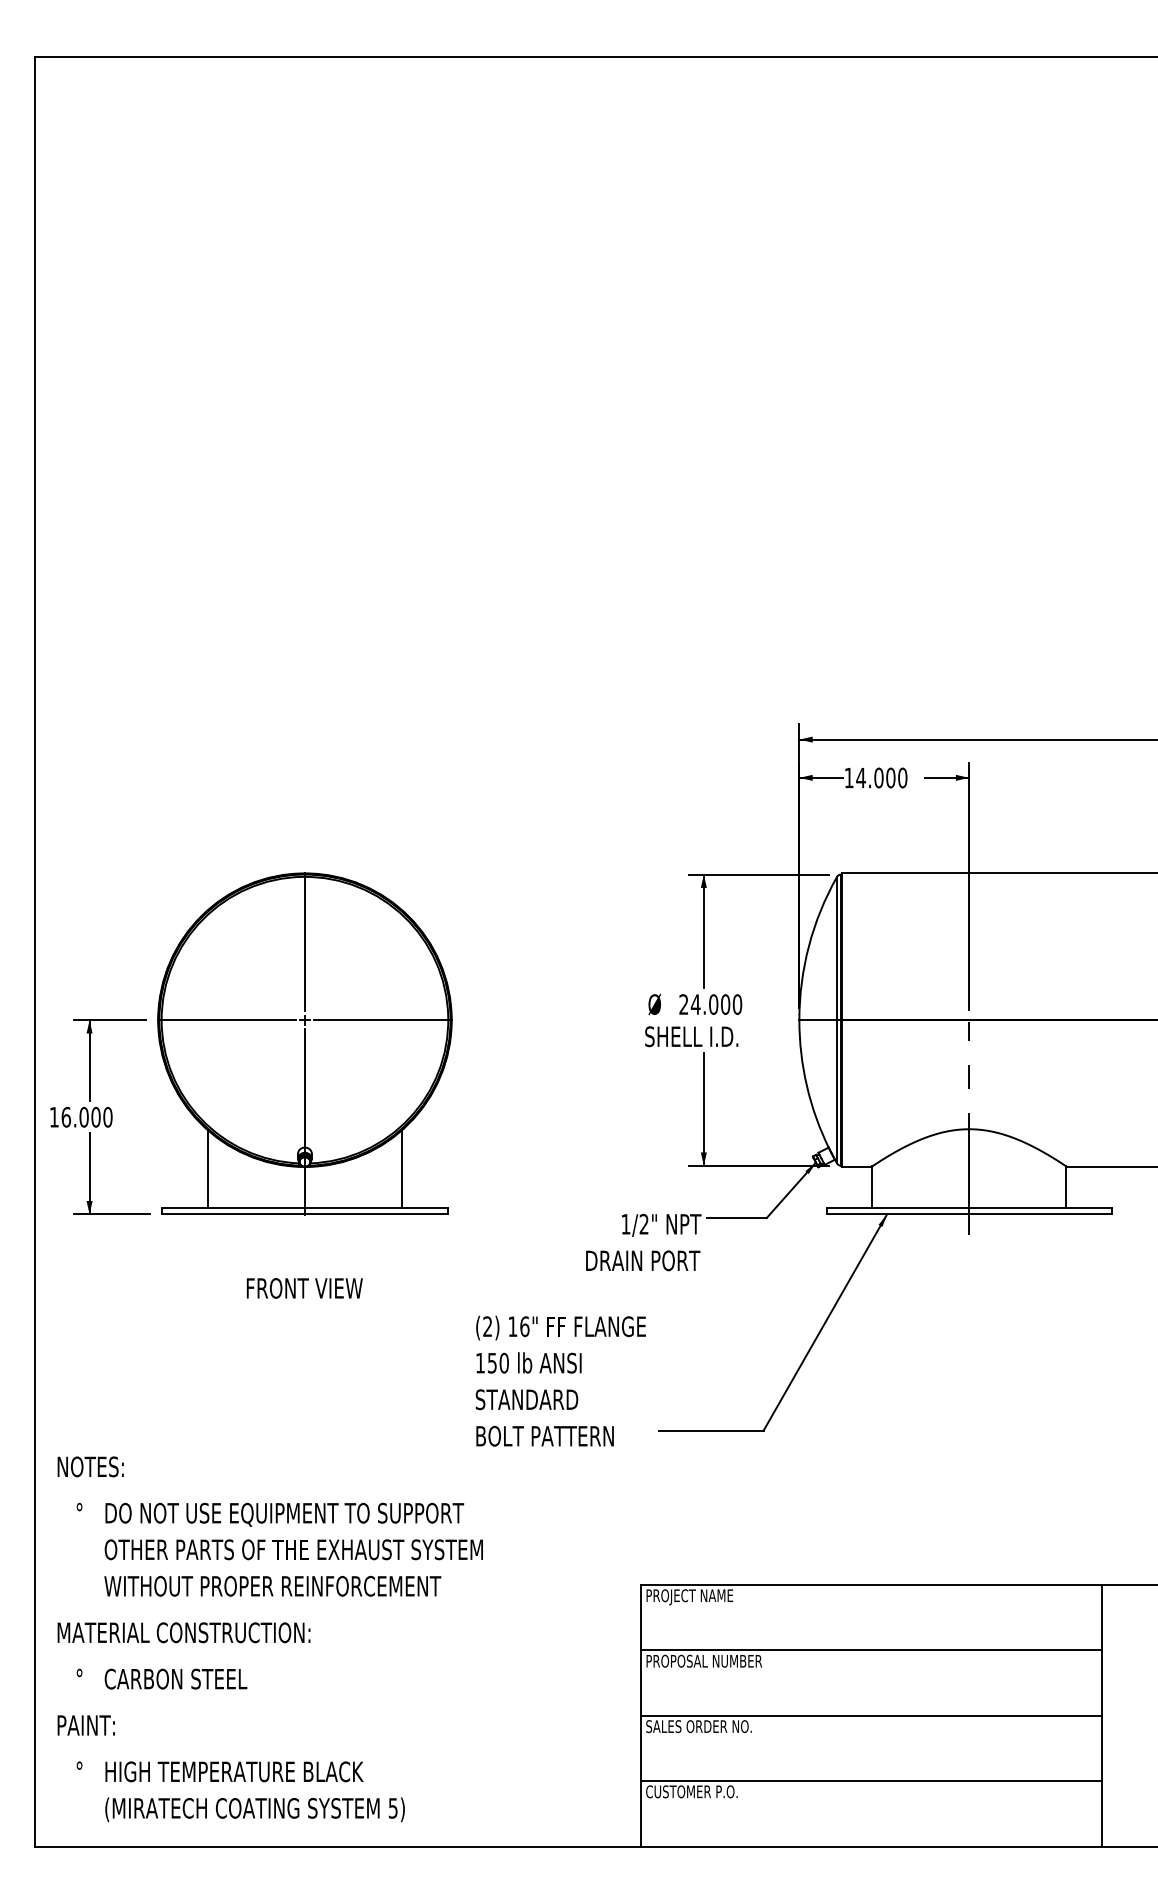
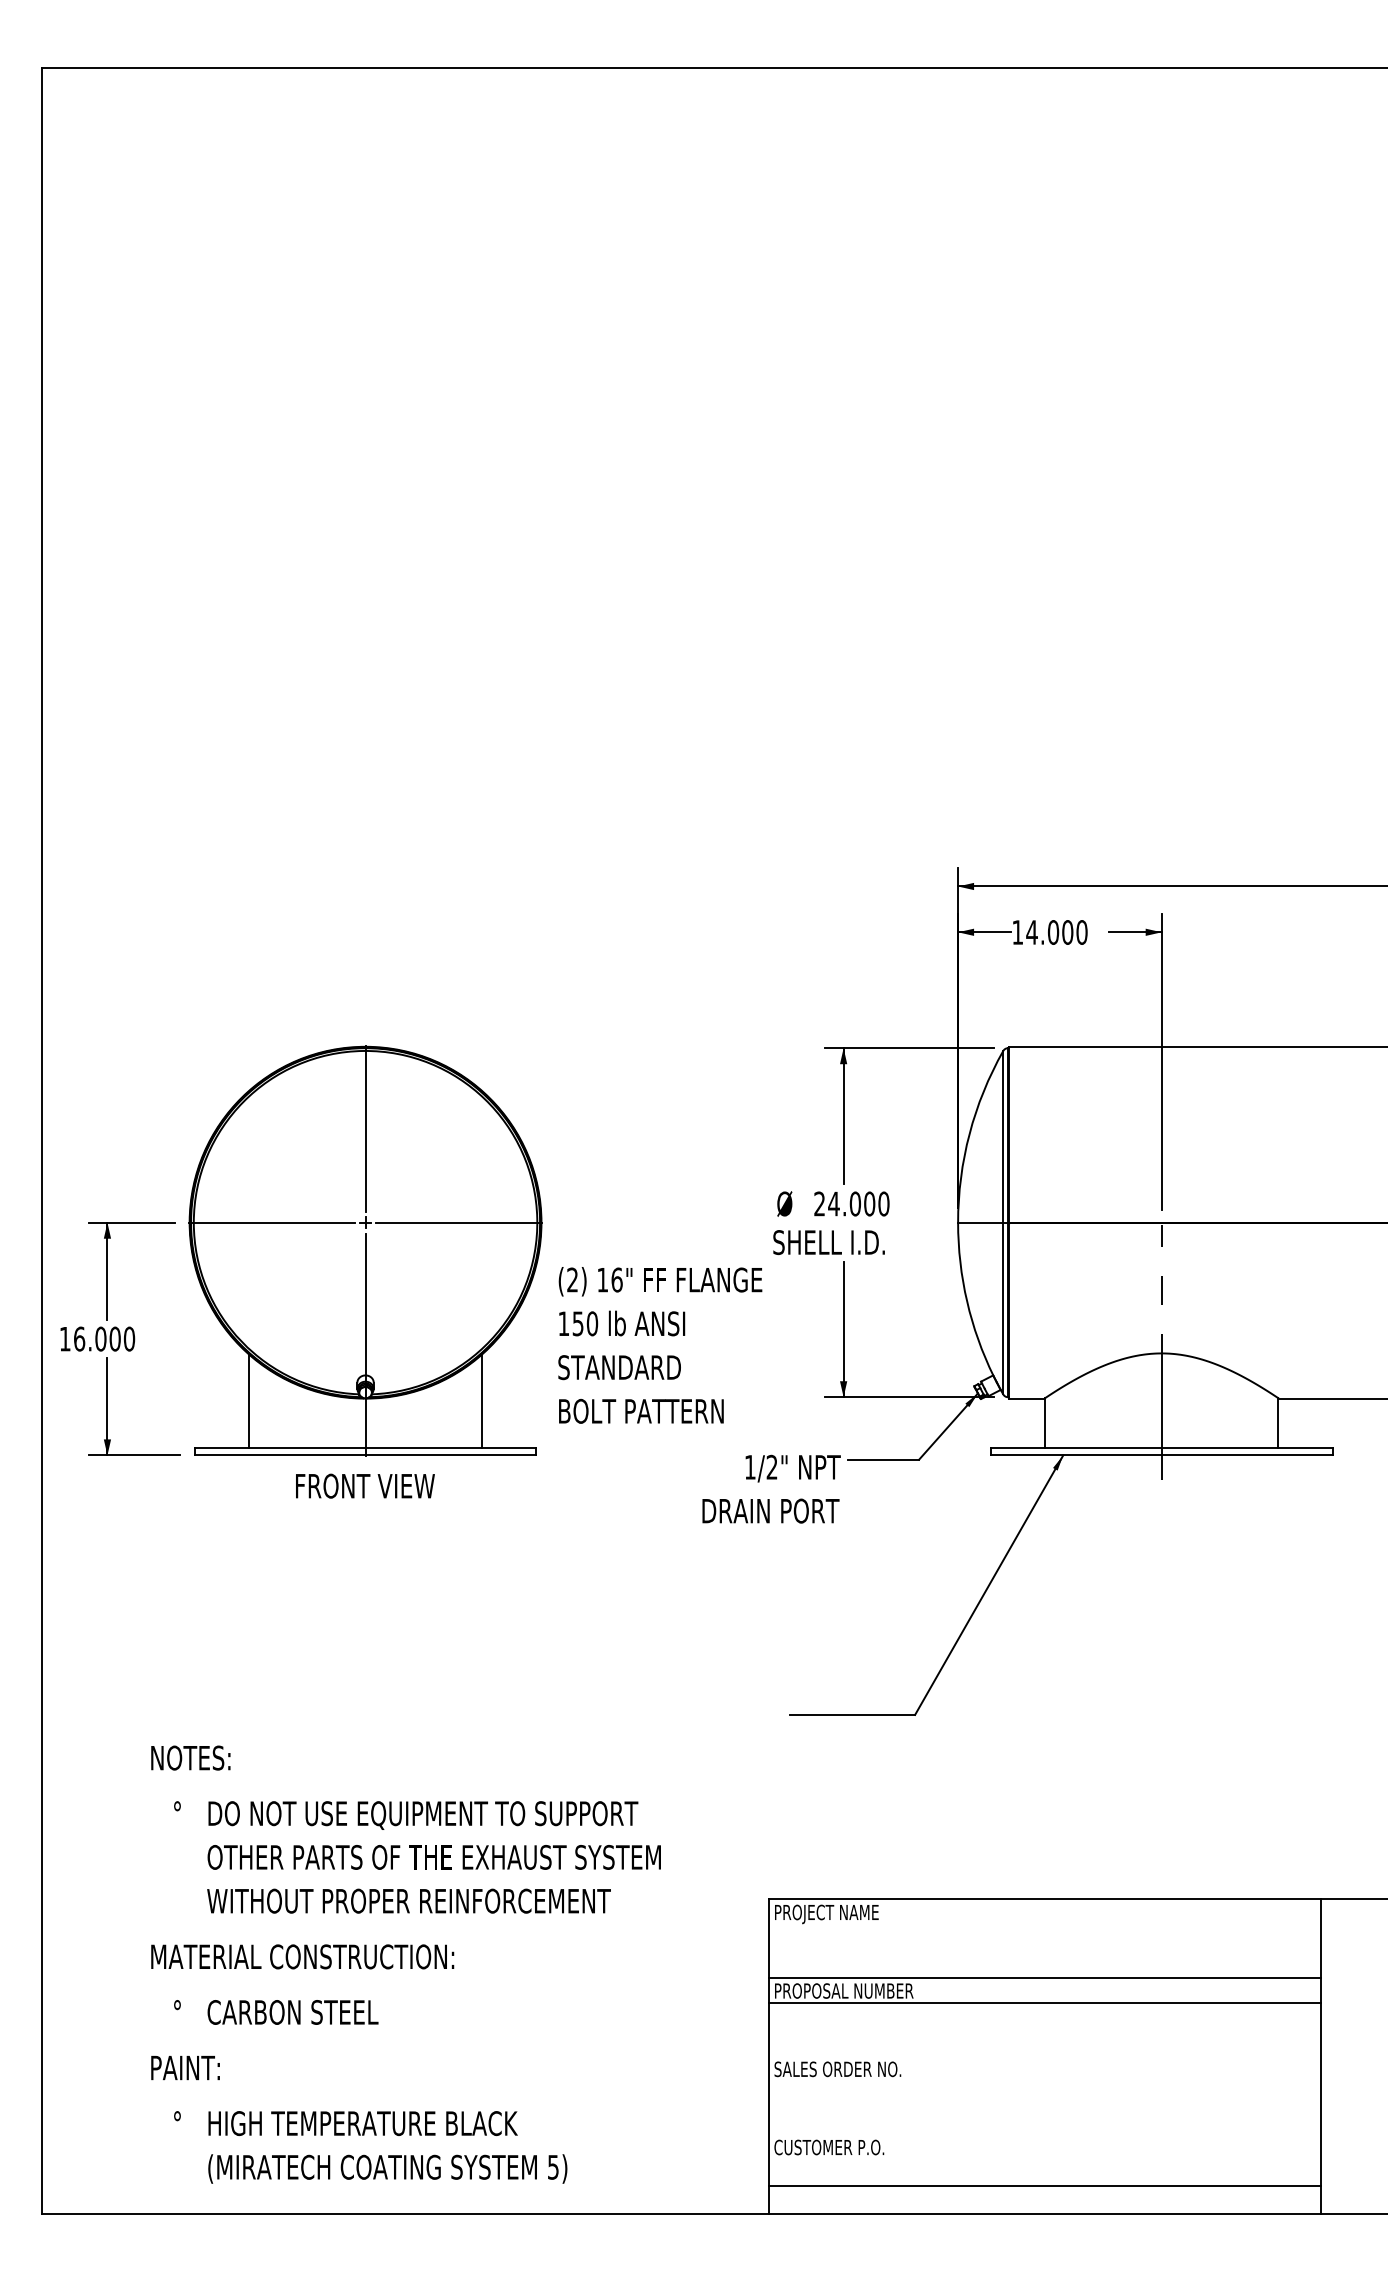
text: (304, 1287) -> (365, 1485), moved
text: (561, 1381) -> (660, 1345), moved
text: (269, 1639) -> (405, 1964), moved
line: (871, 1715) -> (1044, 2003), moved
line: (871, 1781) -> (1044, 2186), moved

